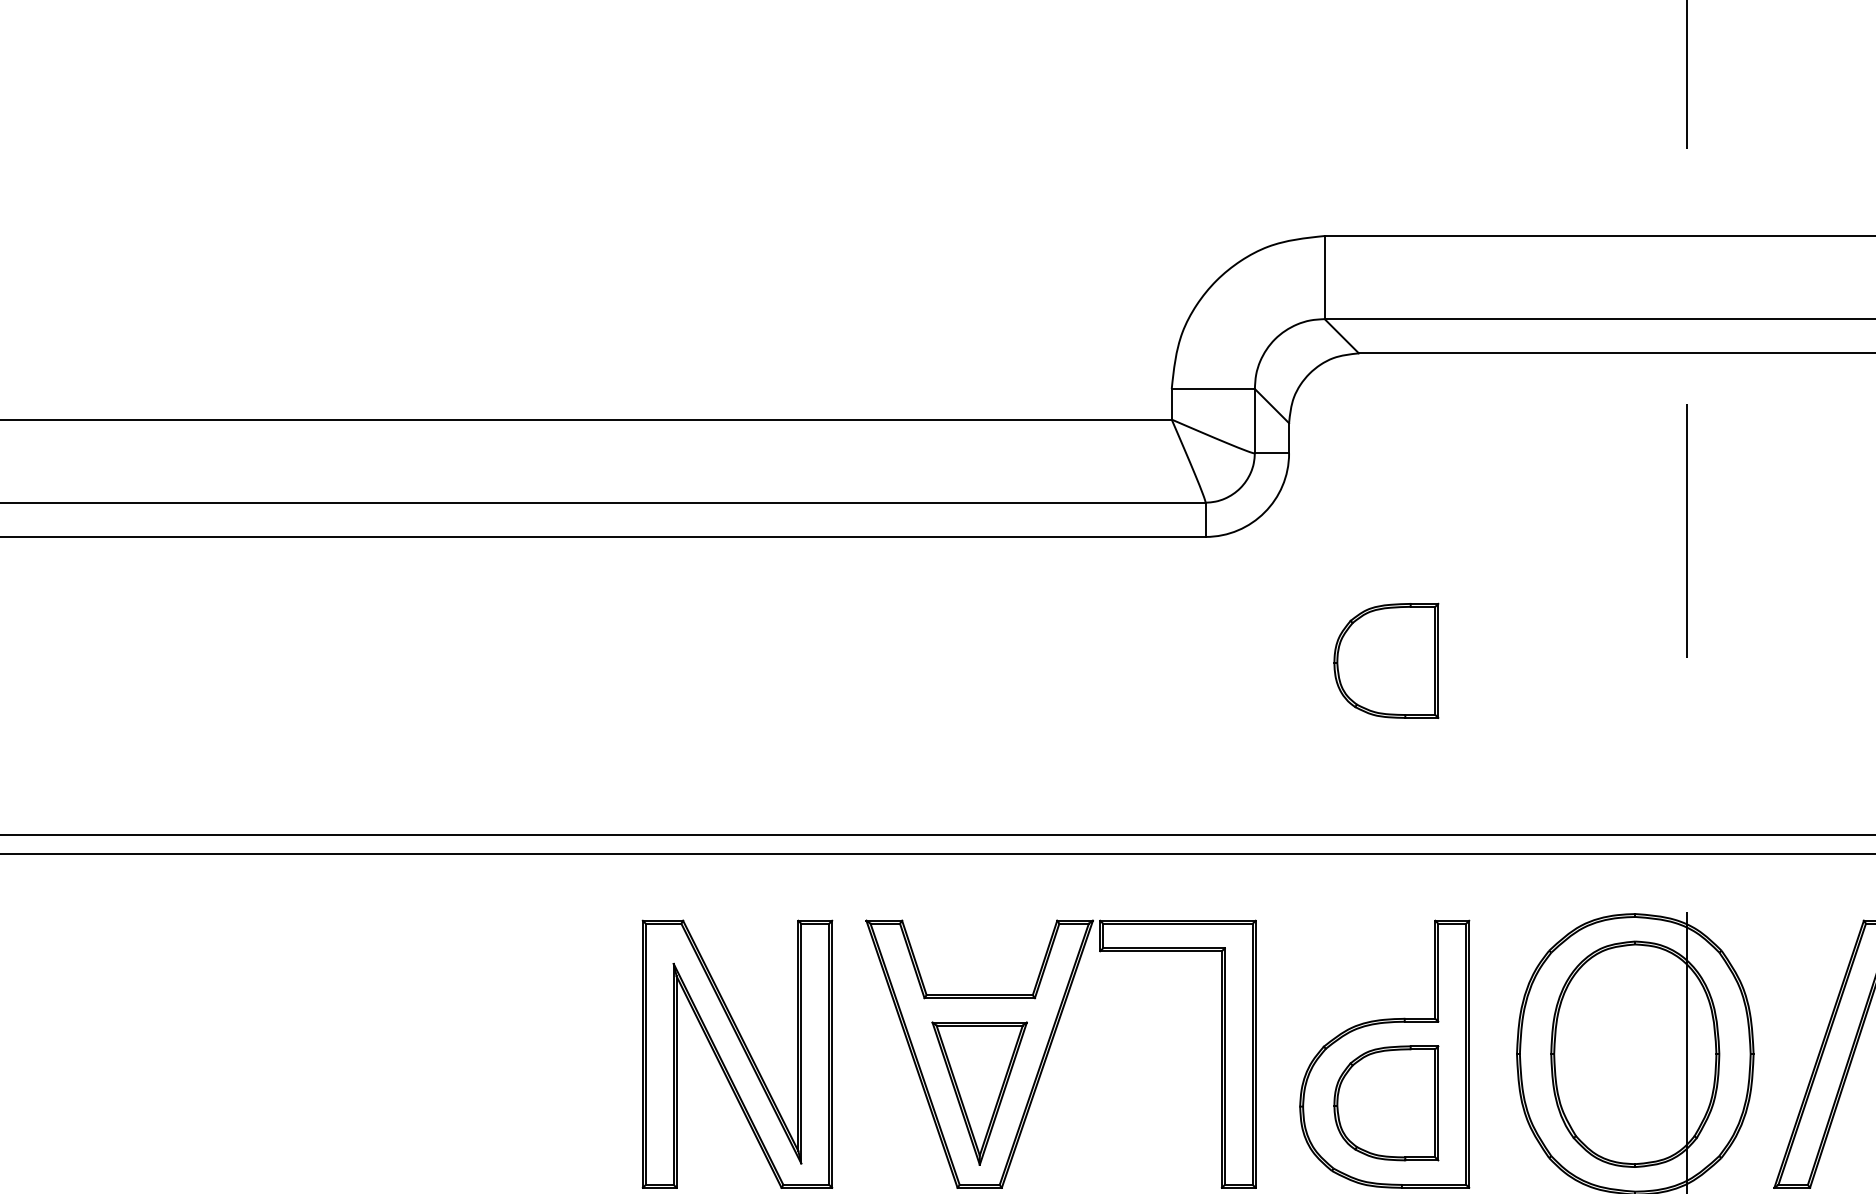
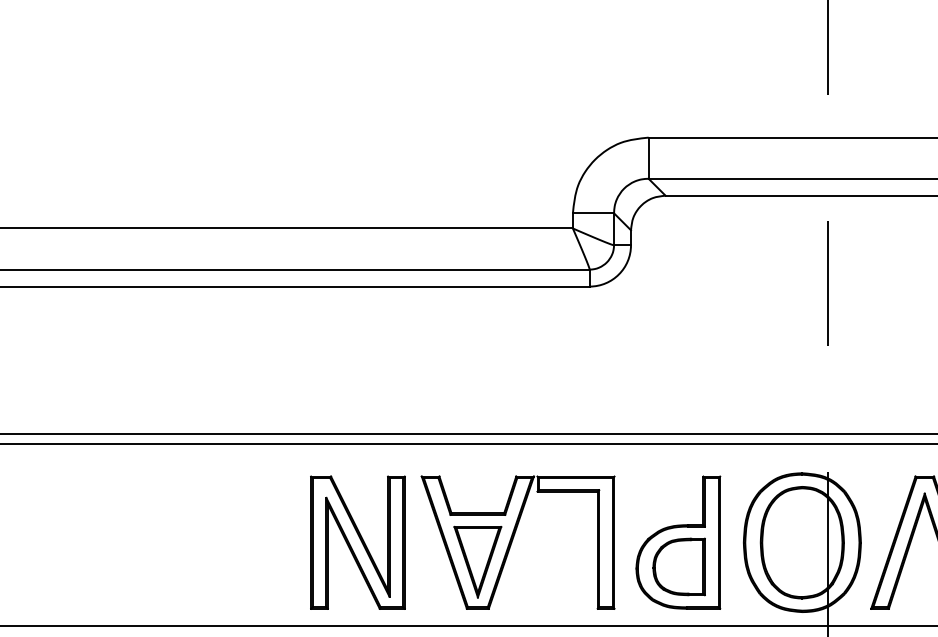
part: (1385, 659) -> (678, 347), removed

